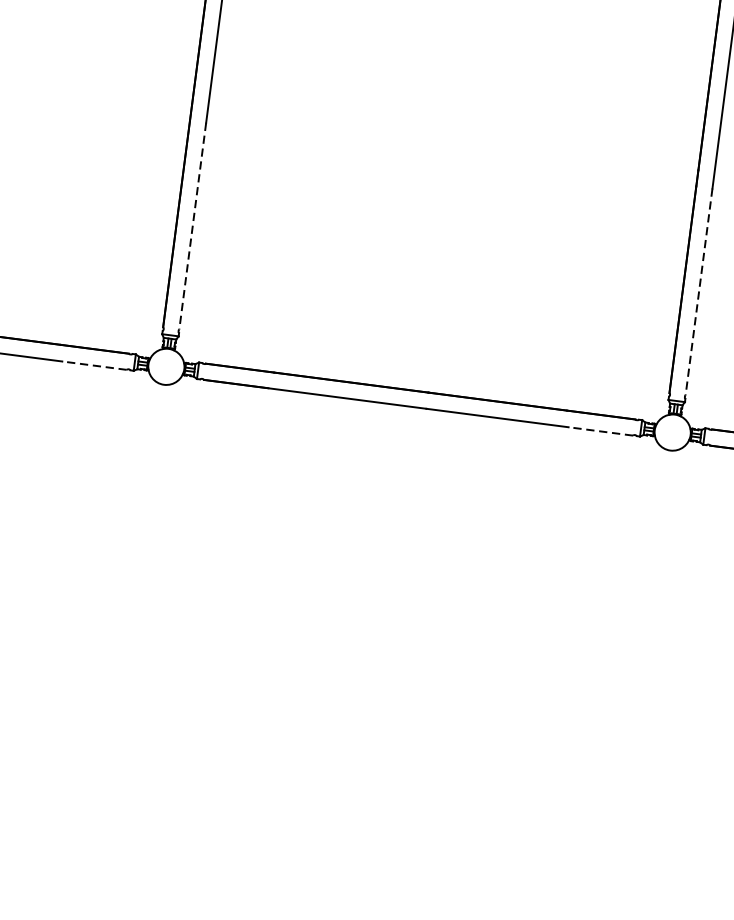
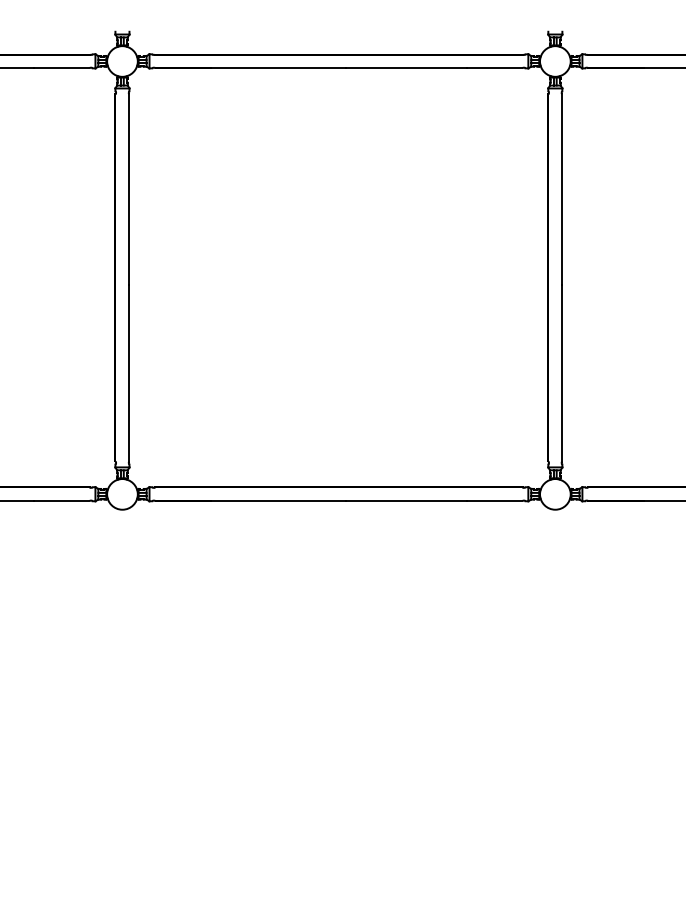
line: (192, 226) -> (129, 373), dashed -> solid
line: (699, 292) -> (562, 373), dashed -> solid
line: (94, 365) -> (61, 501), dashed -> solid
line: (600, 431) -> (494, 501), dashed -> solid

